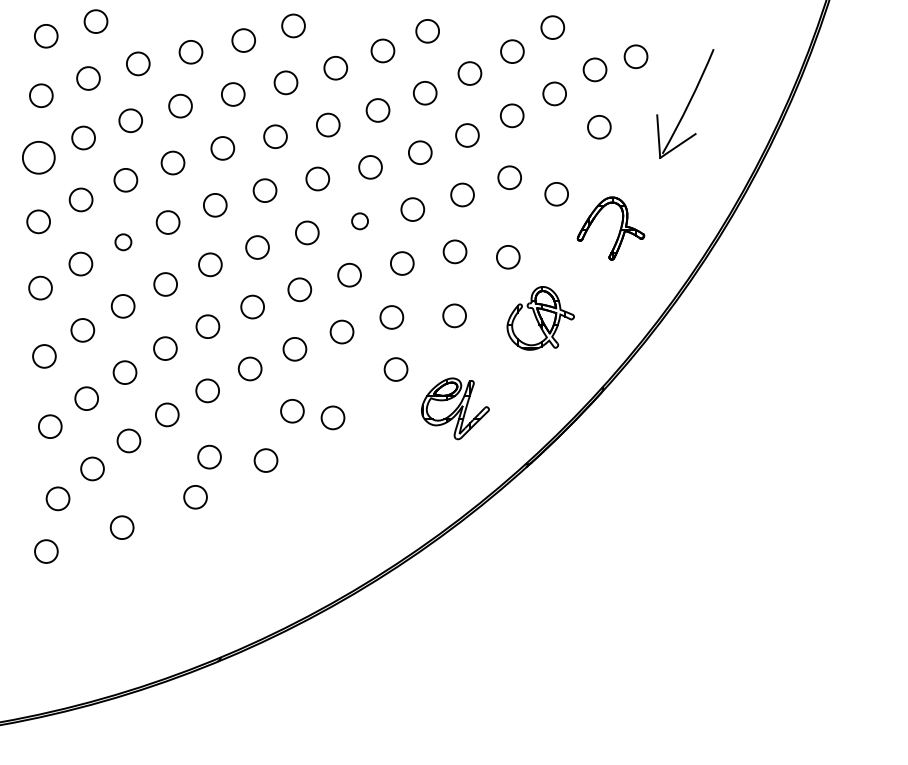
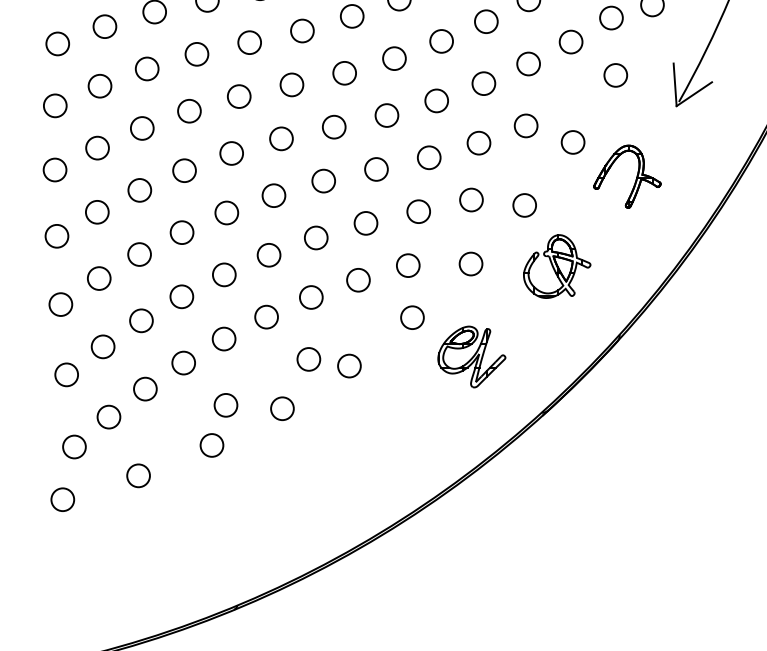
circle: (38, 157) -> (54, 105), size x0.71
circle: (359, 221) -> (375, 169), size x1.43
circle: (123, 242) -> (139, 190), size x1.43

